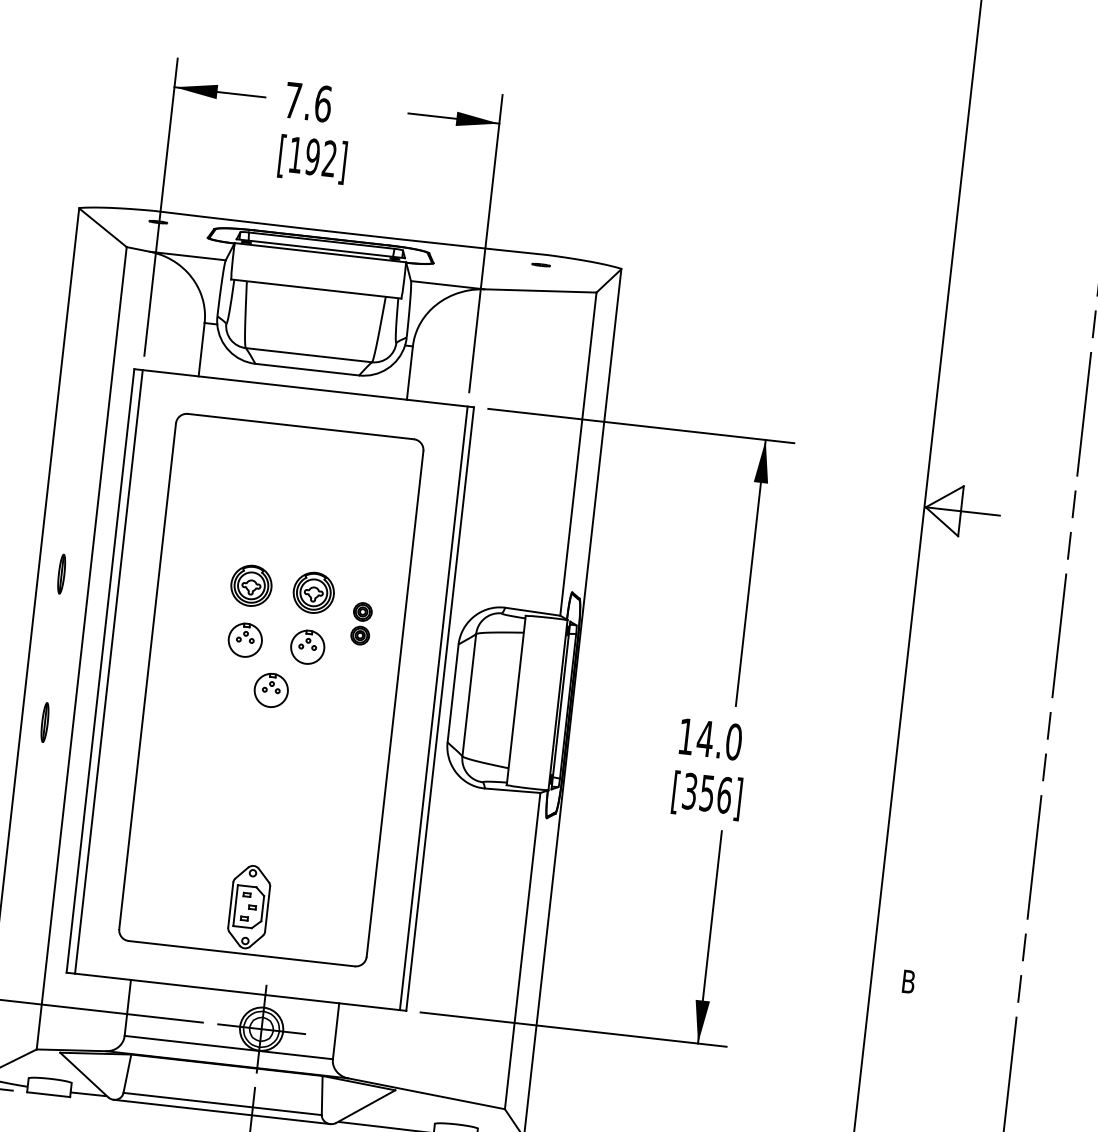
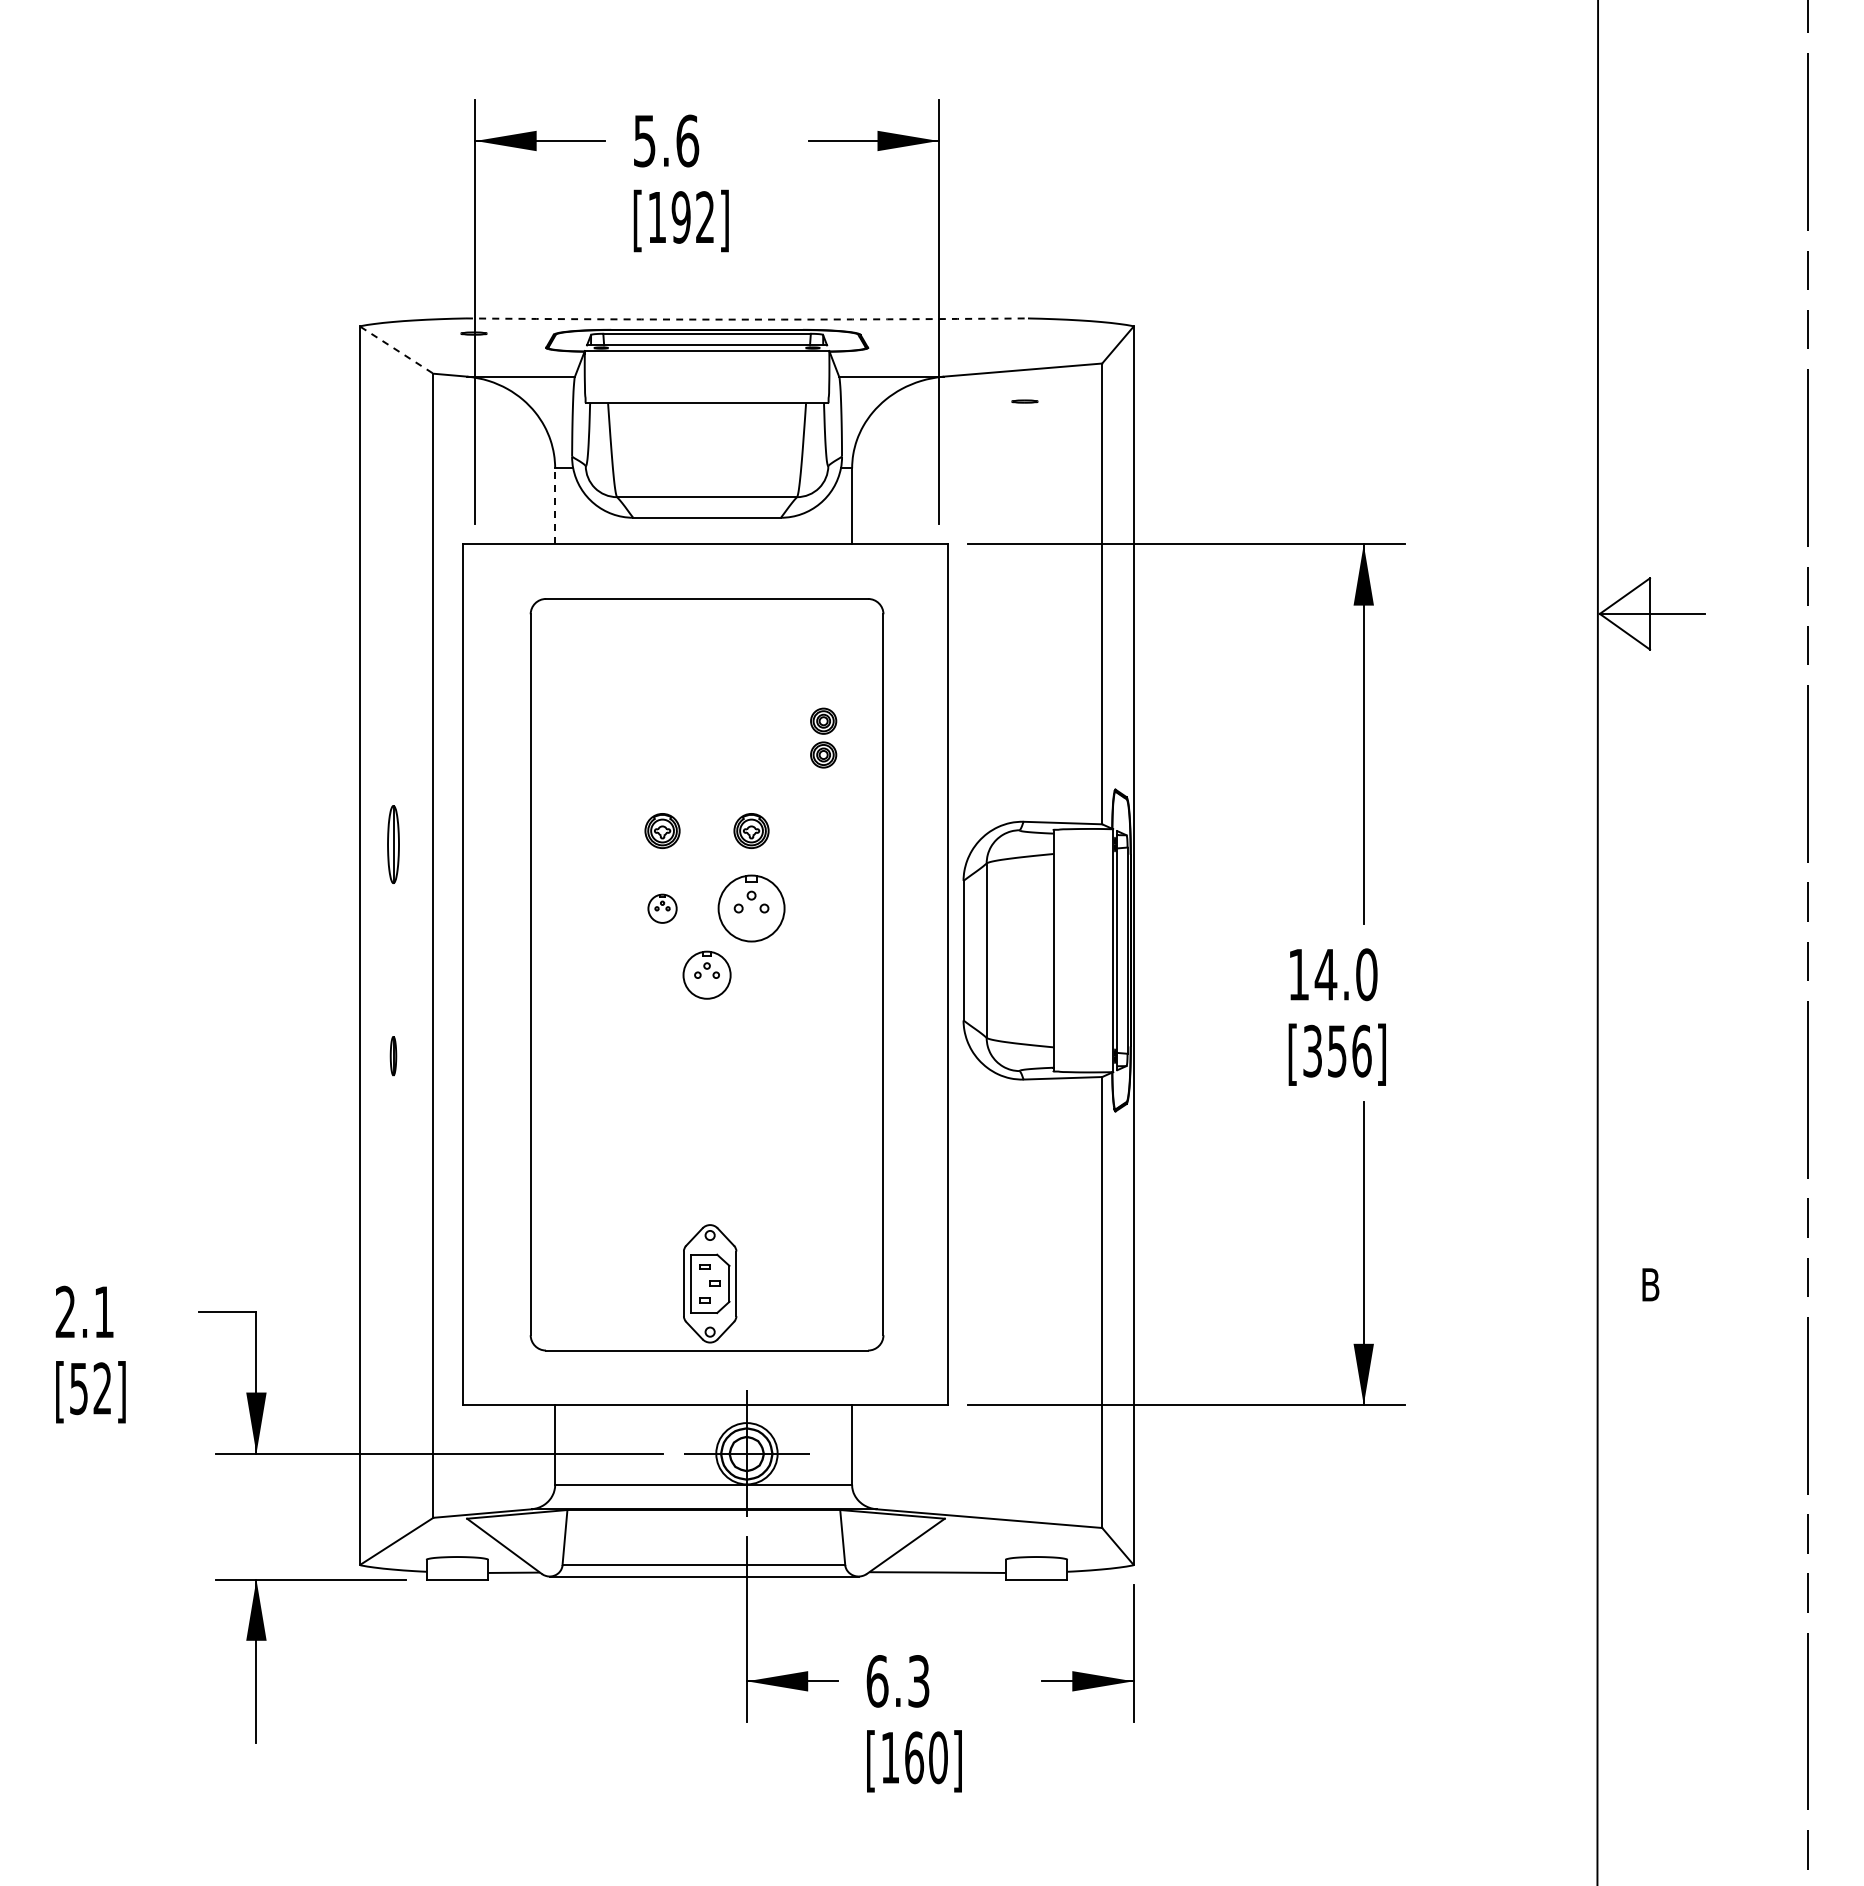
text: (293, 100) -> (644, 141), 7.6 -> 5.6
line: (103, 227) -> (397, 350), solid -> dashed
arc: (350, 233) -> (746, 319), solid -> dashed
line: (540, 265) -> (1024, 401), moved
line: (201, 349) -> (555, 505), solid -> dashed
part: (61, 574) -> (393, 844), size x1.4
part: (251, 585) -> (662, 830), size x0.6
part: (313, 592) -> (751, 830), size x0.6
part: (361, 623) -> (823, 737), moved
part: (245, 640) -> (662, 908), size x0.6
part: (307, 647) -> (751, 908), size x1.4
line: (108, 671) -> (475, 974), removed
line: (433, 708) -> (938, 974), removed
part: (45, 722) -> (393, 1055), size x0.7

